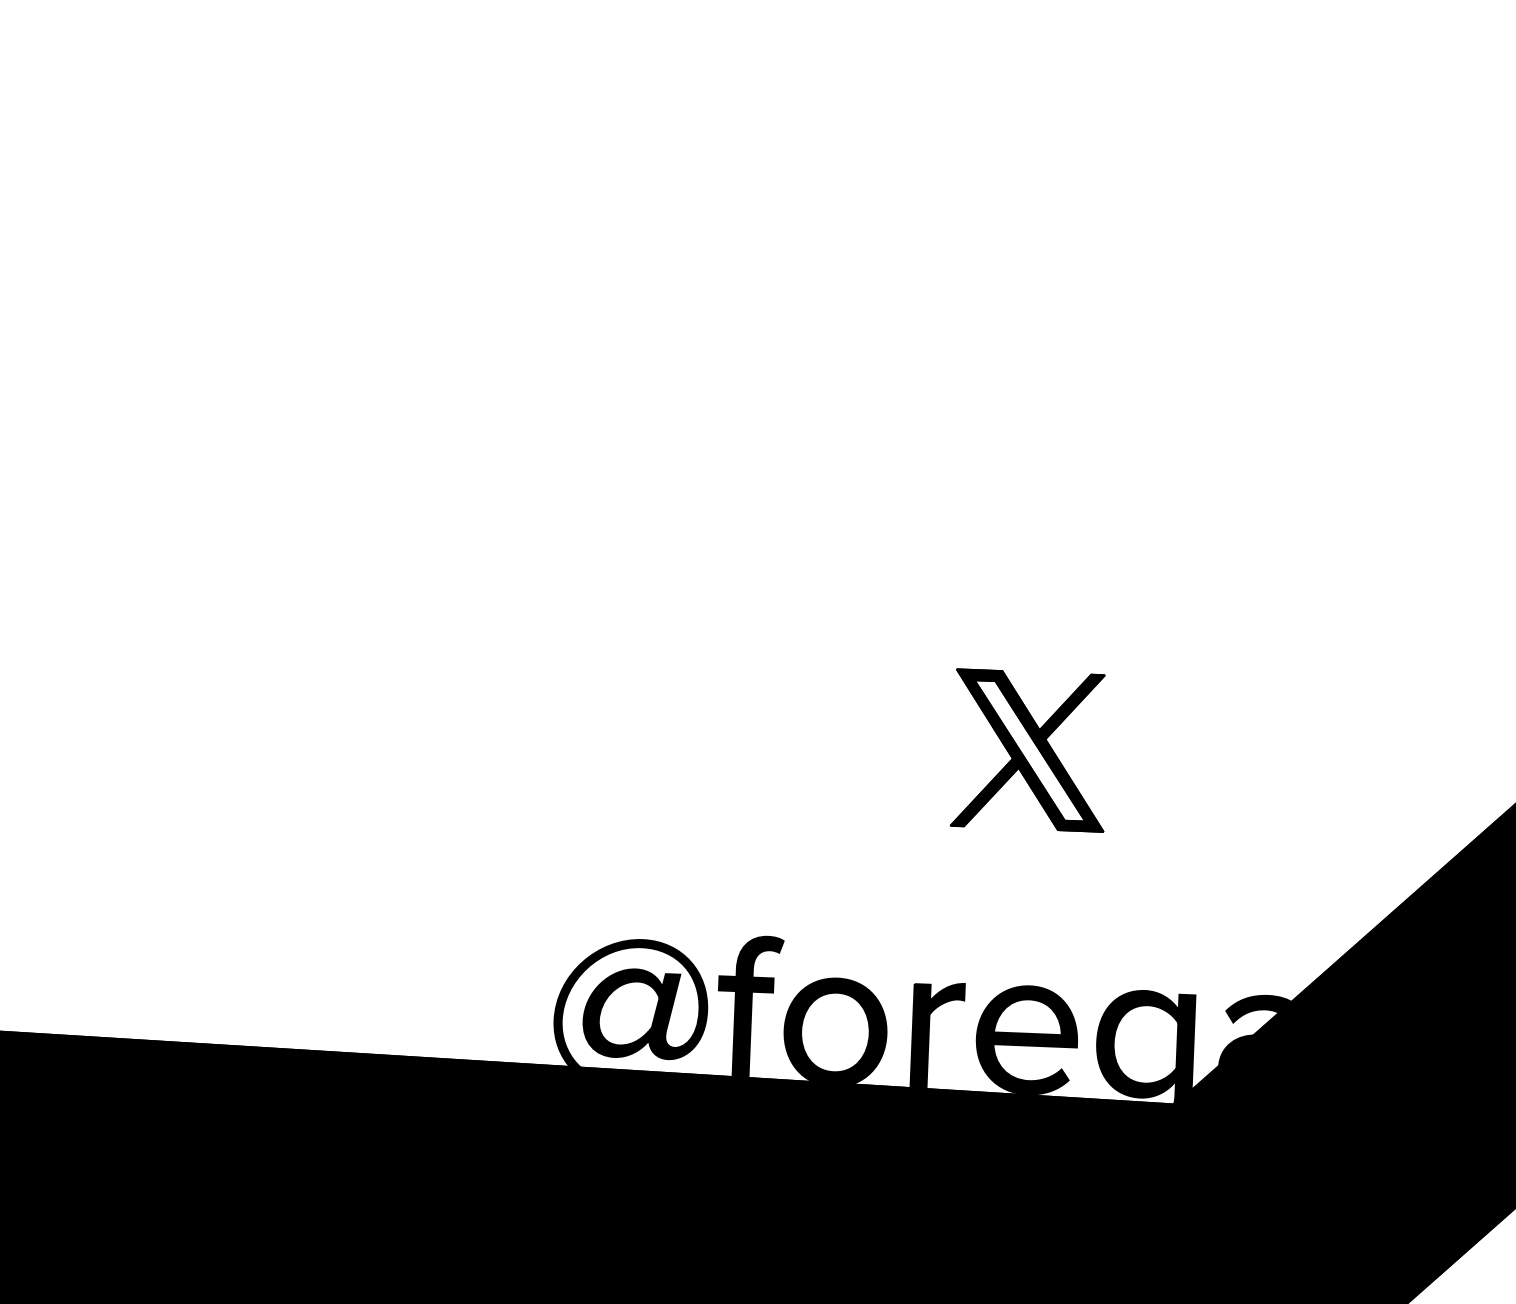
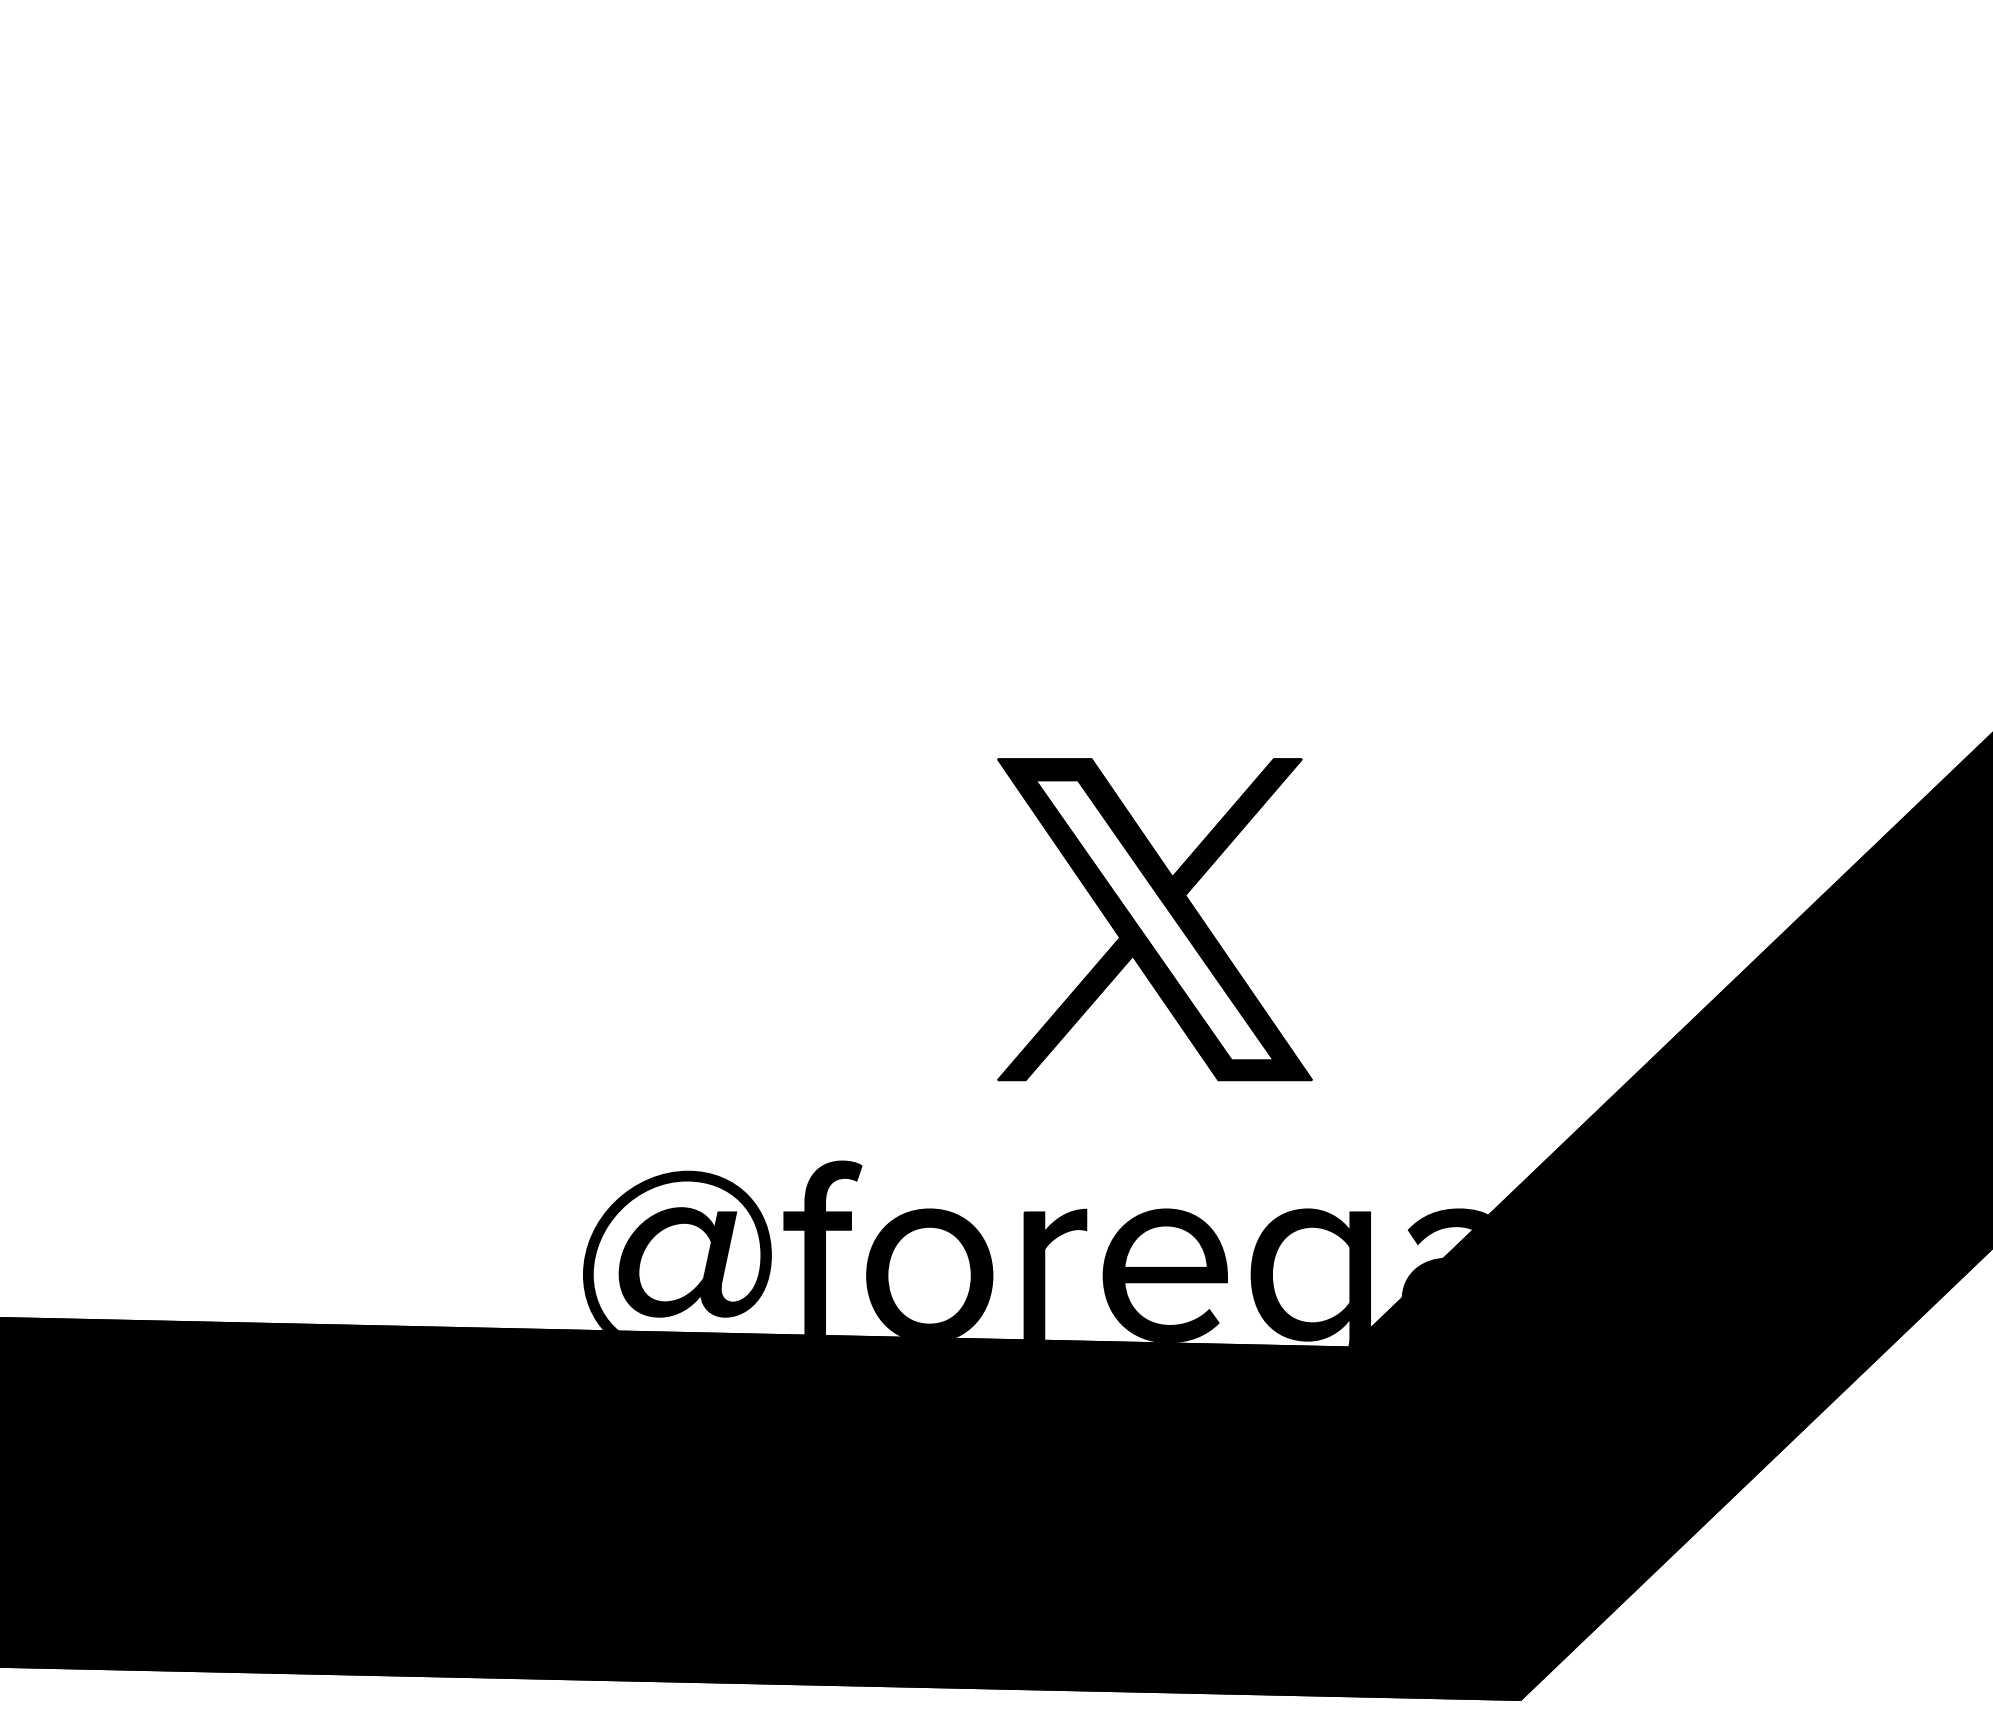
part: (1029, 750) -> (1154, 919), size x1.67

